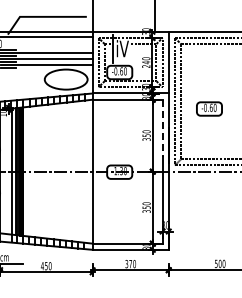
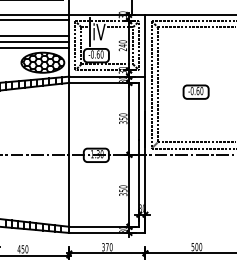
hatch: (65, 79) -> (42, 62), added
part: (209, 108) -> (196, 91), moved
line: (162, 128) -> (139, 111), dashed -> solid

